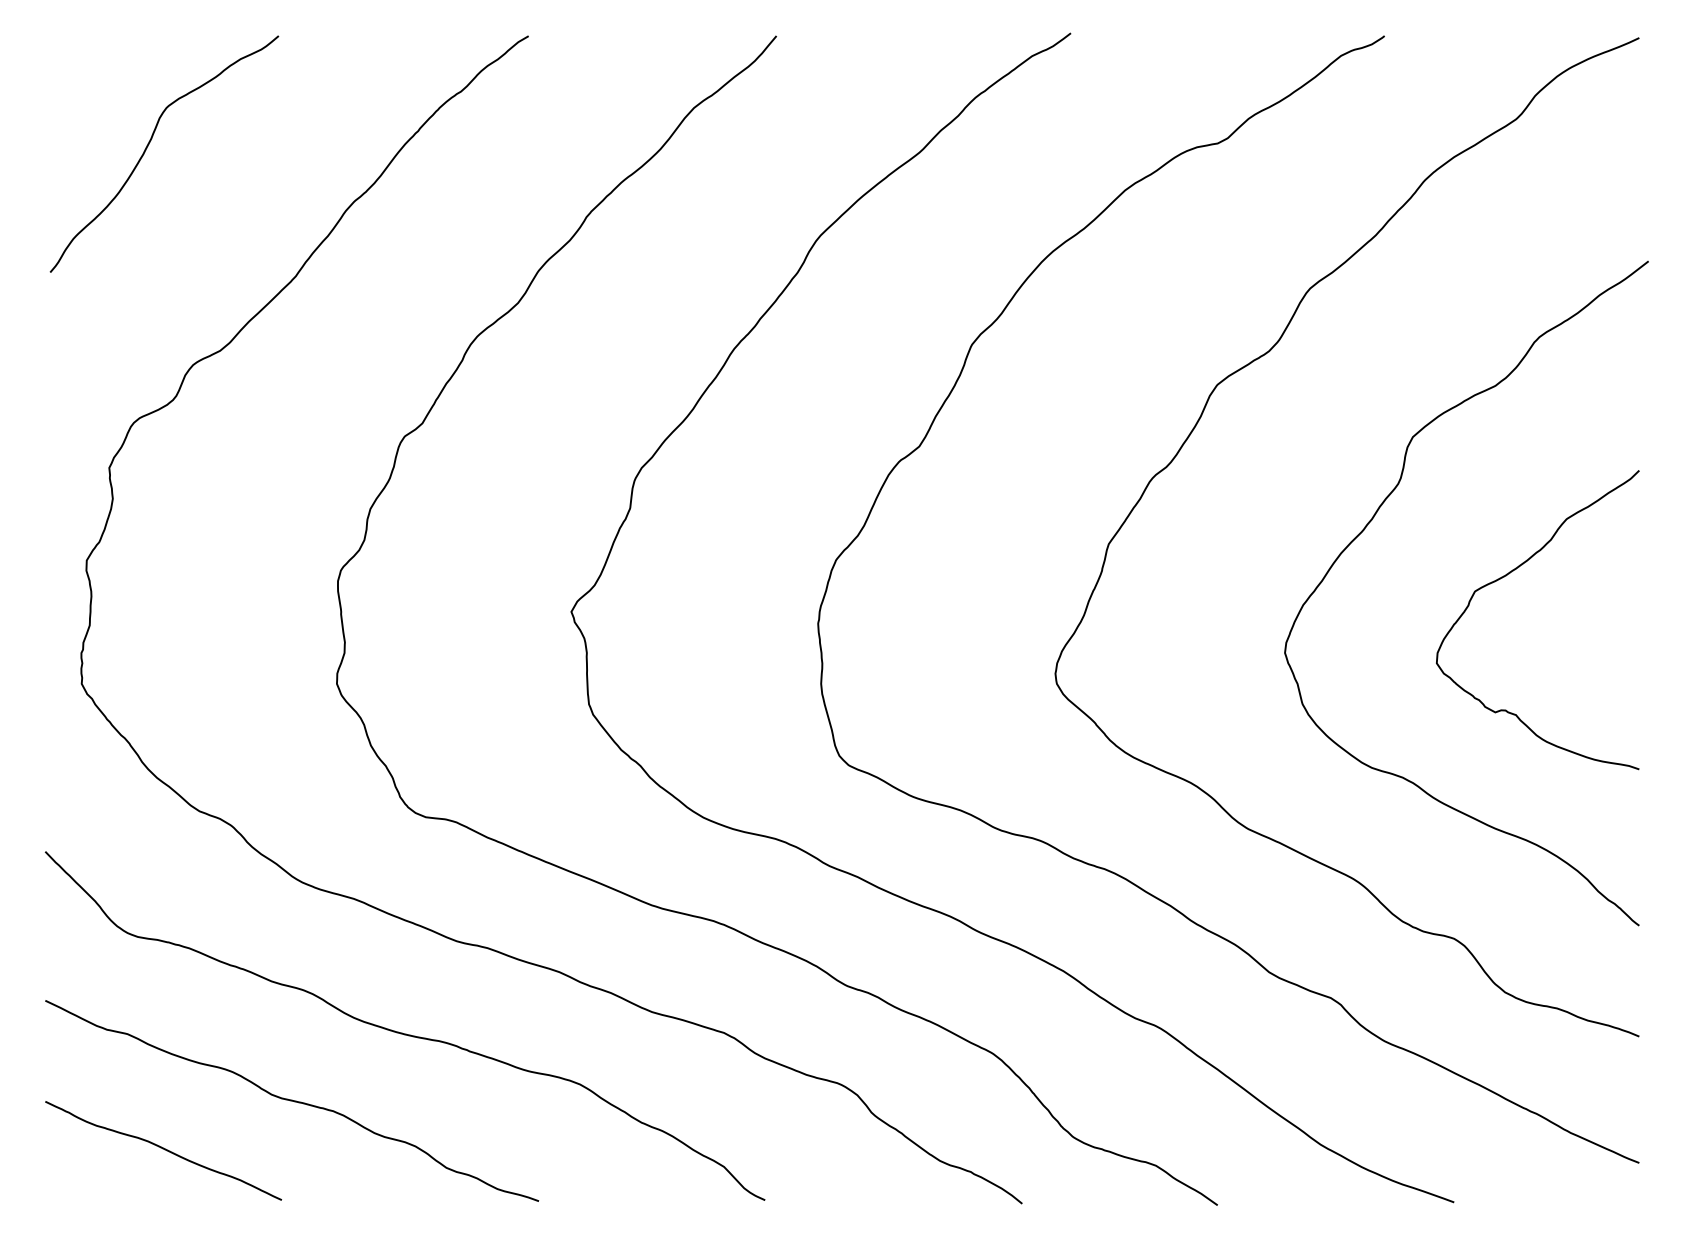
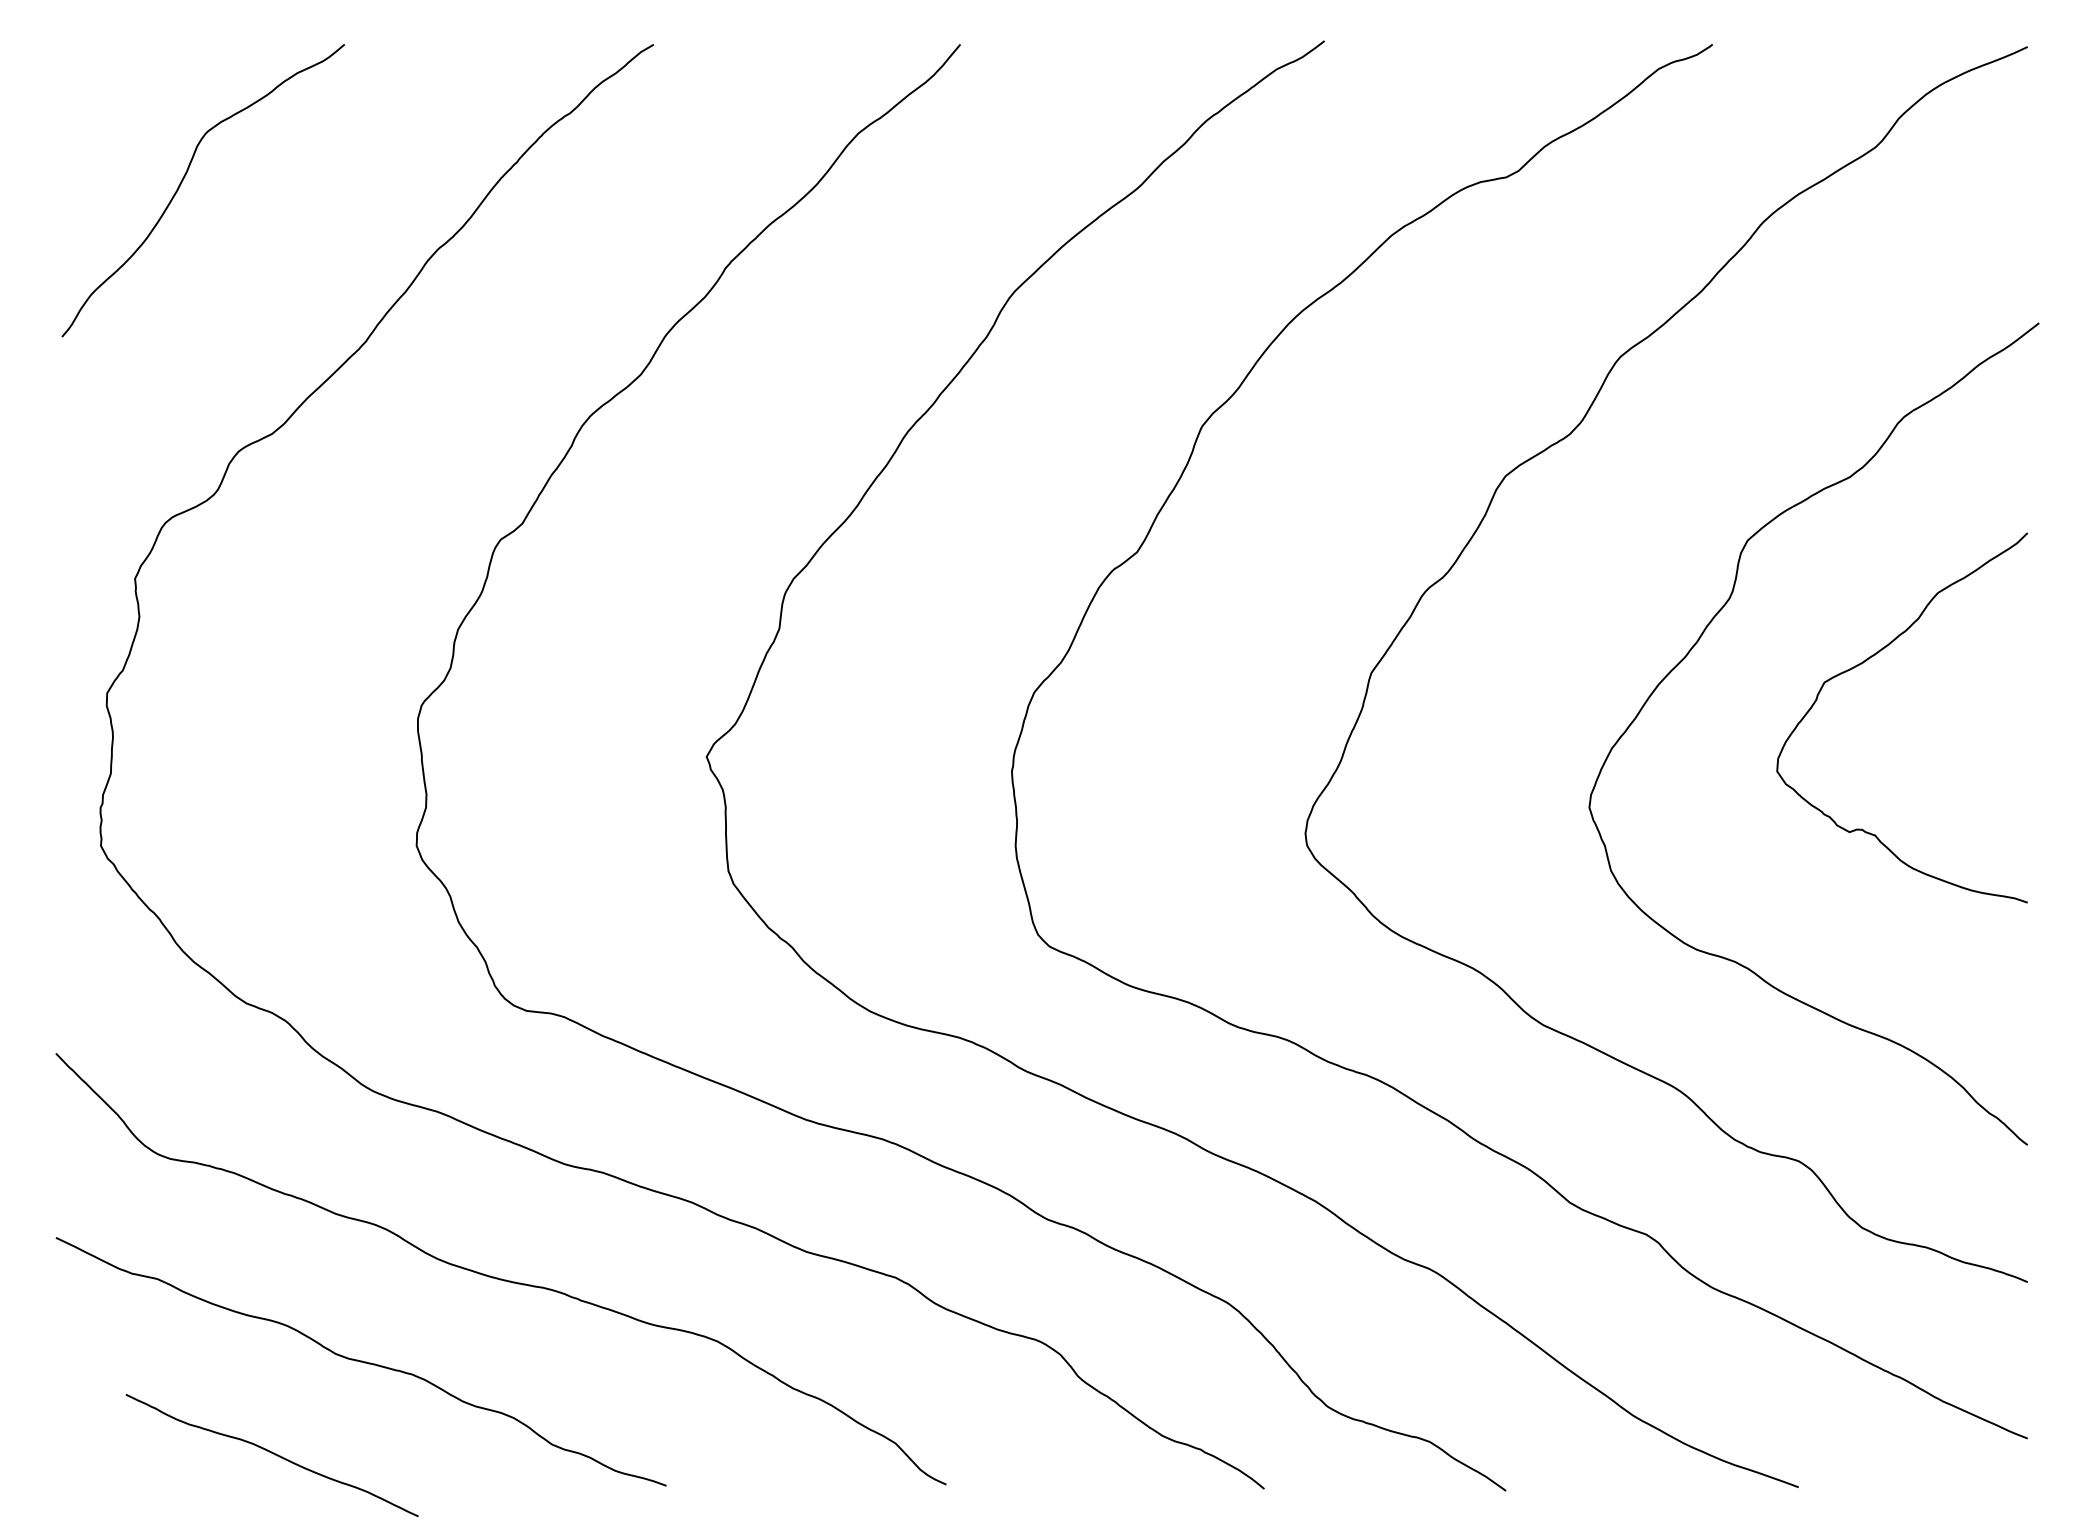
curve: (1509, 574) -> (1866, 661), moved
curve: (163, 1149) -> (271, 1453), moved

